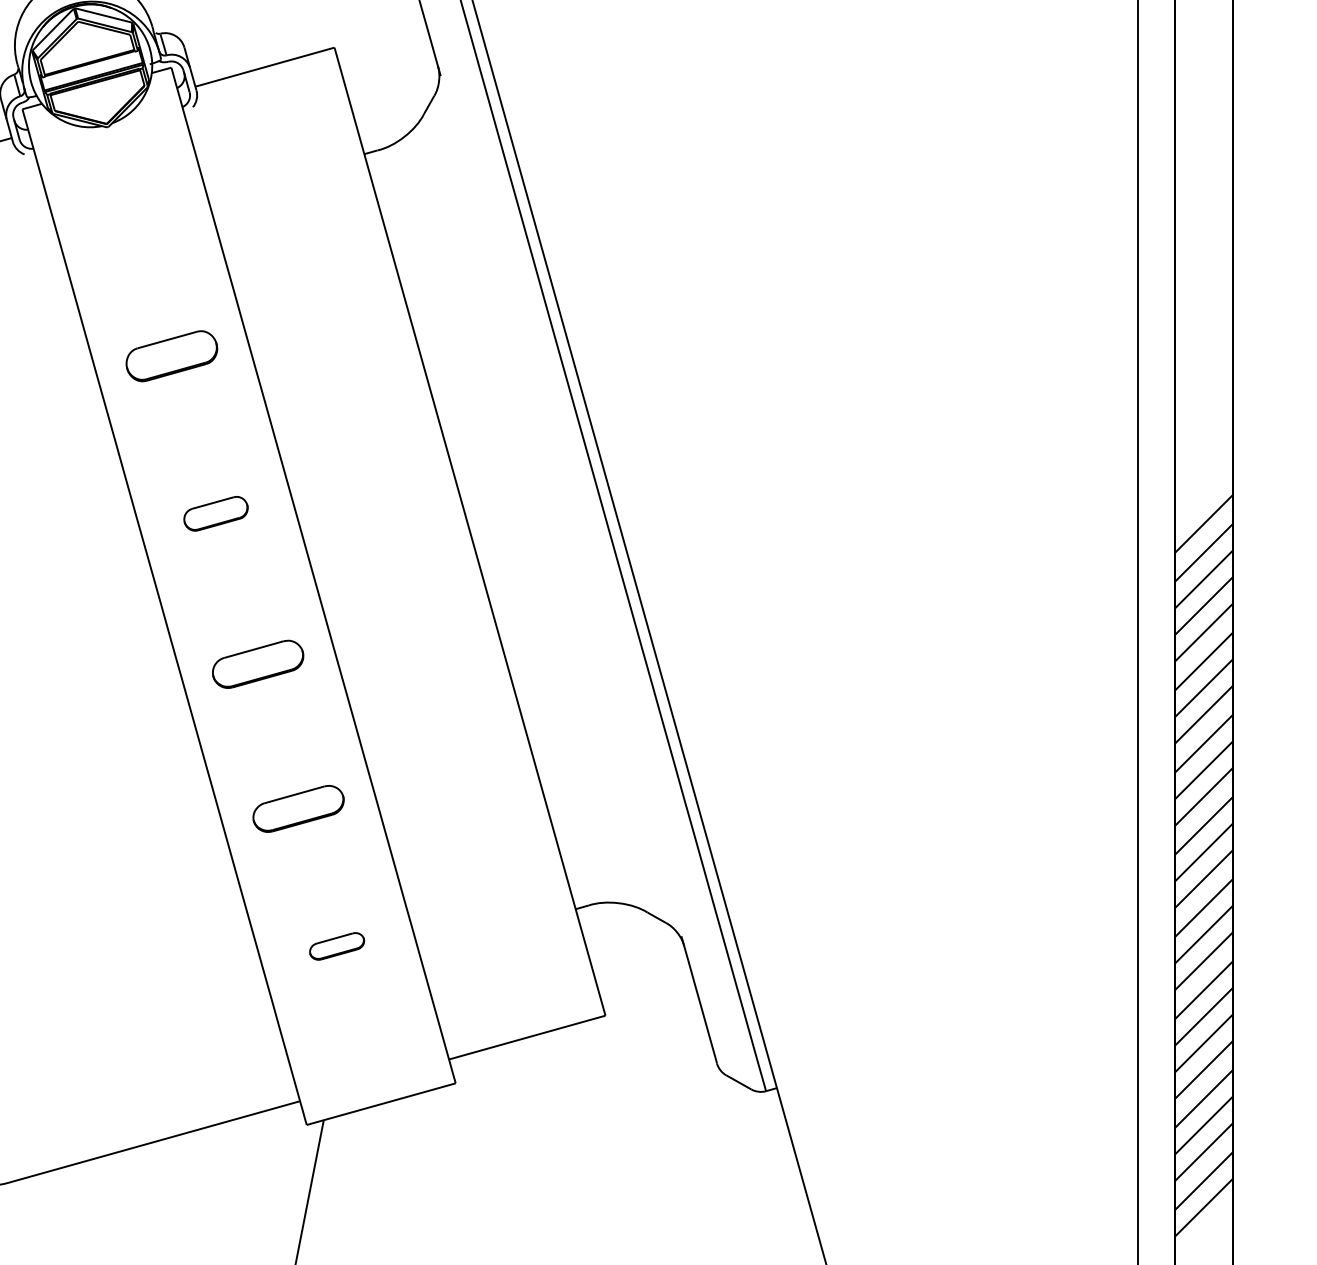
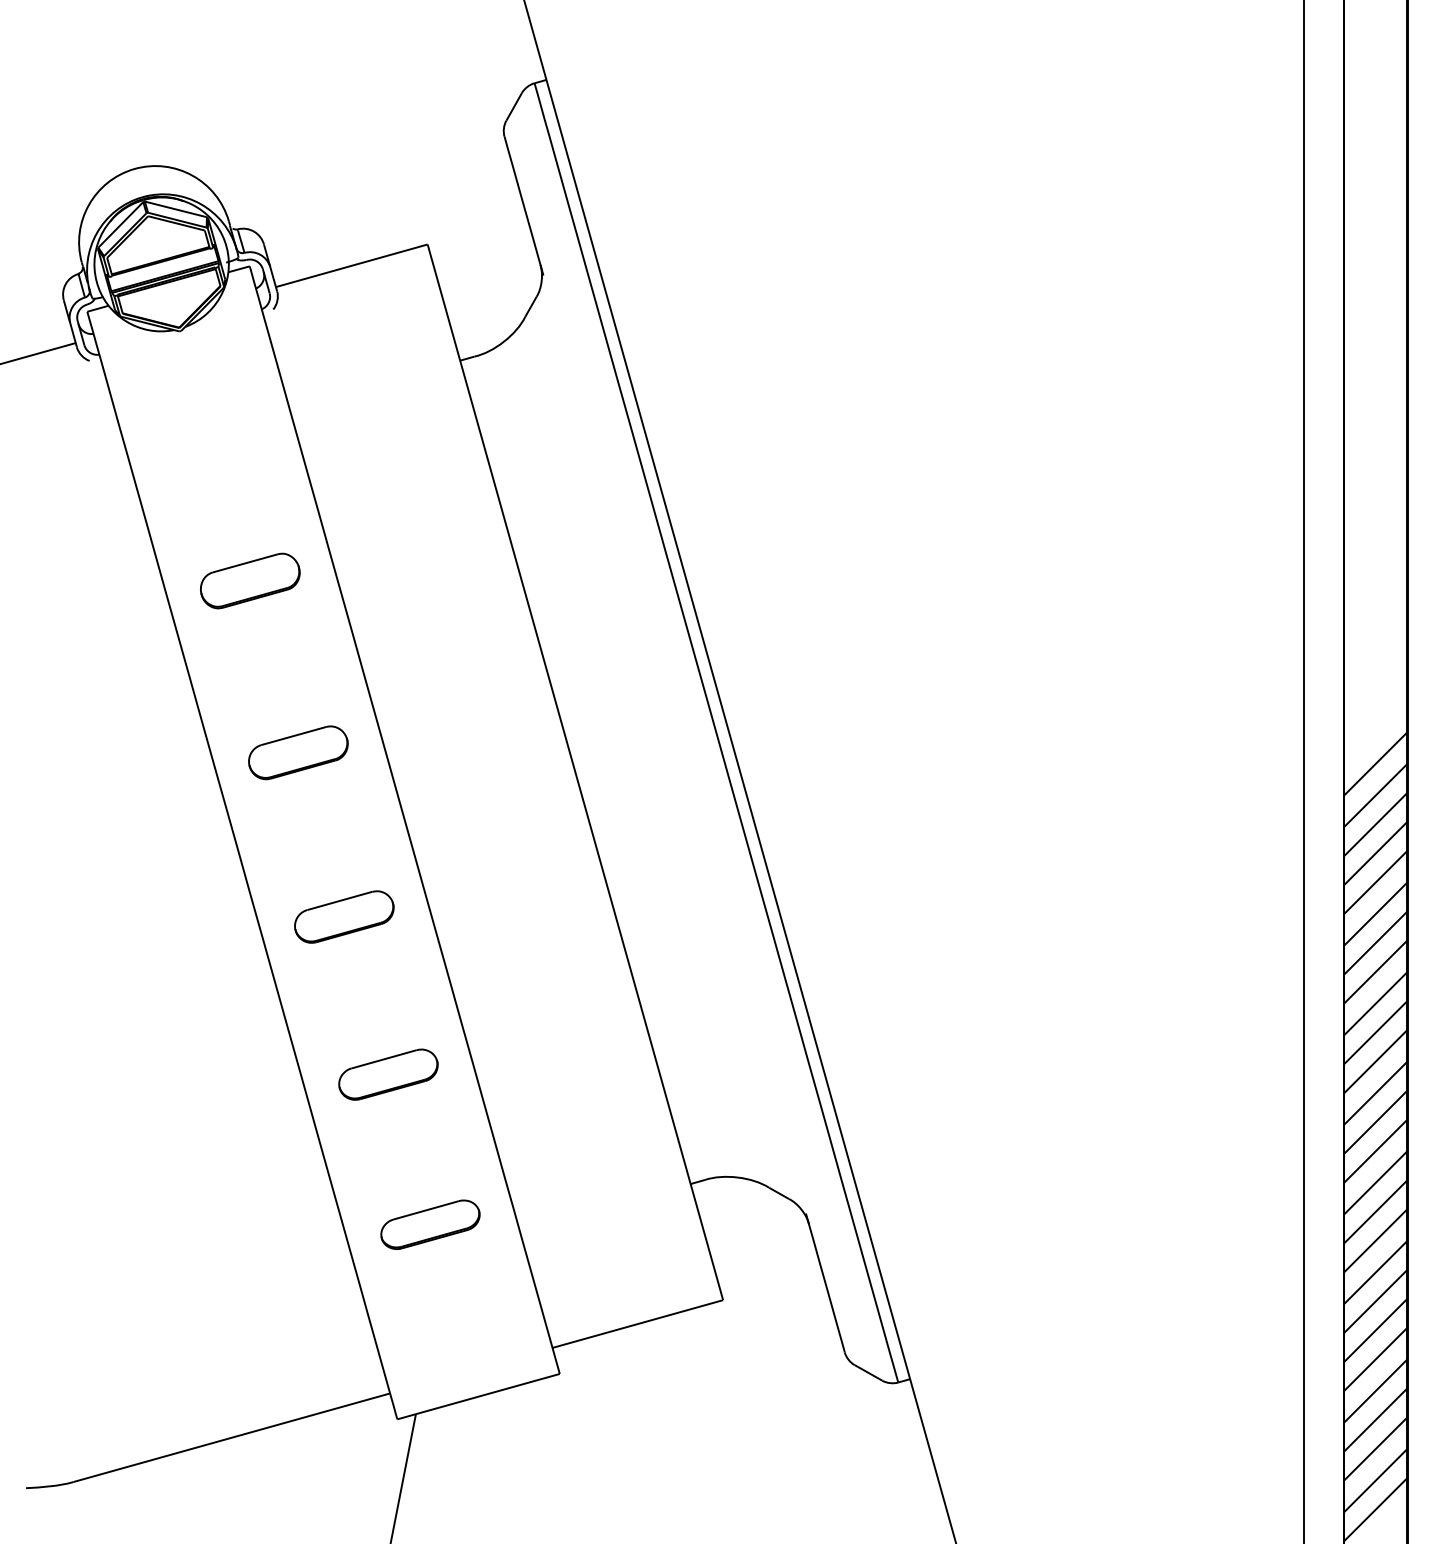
part: (216, 513) -> (298, 752), size x1.43
part: (337, 946) -> (430, 1224), size x1.67

